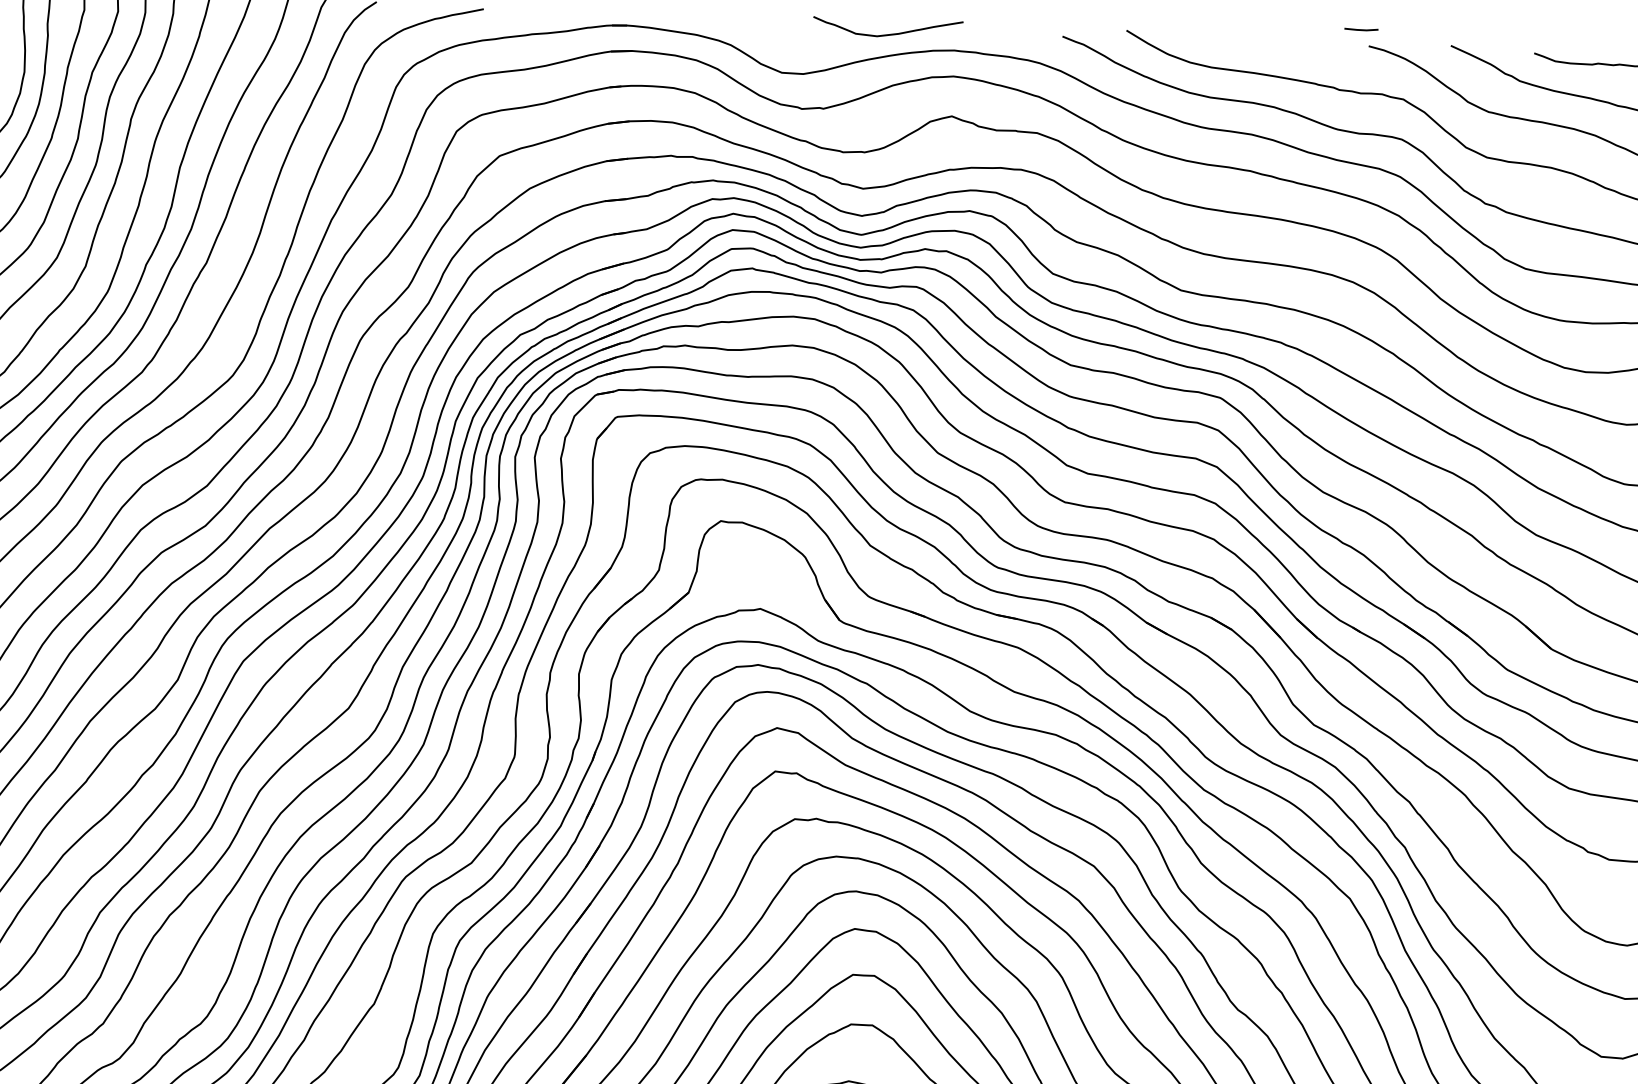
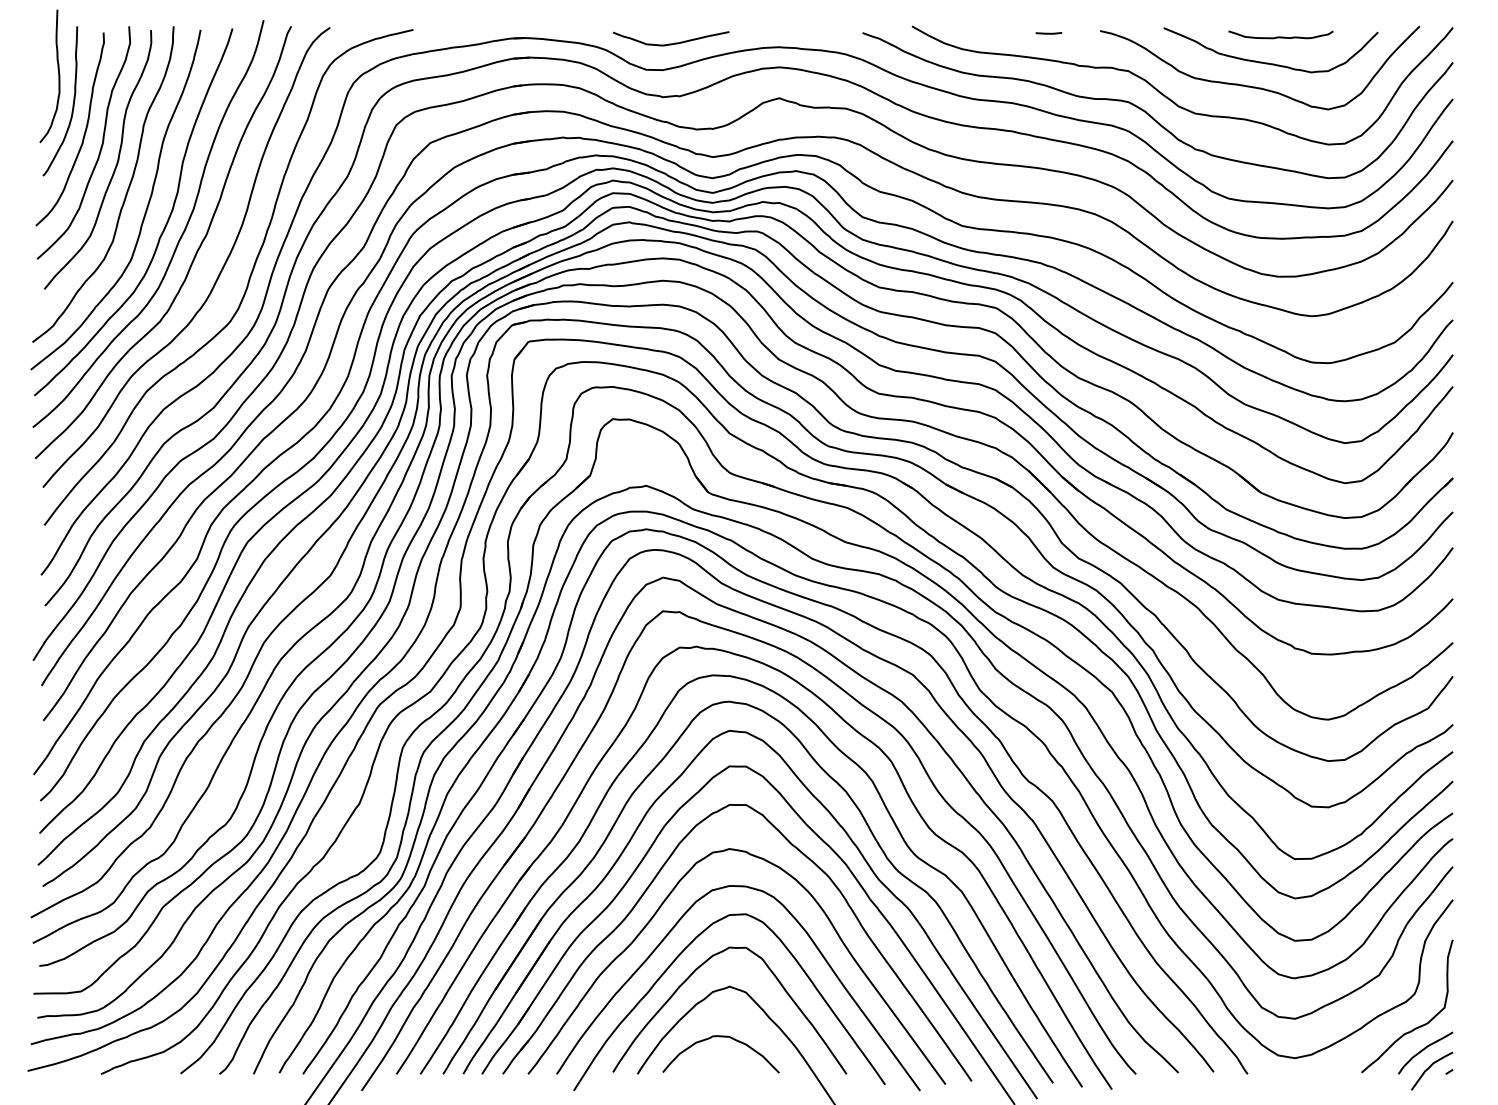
line: (1360, 29) -> (1048, 33), moved
curve: (892, 32) -> (674, 42), moved

